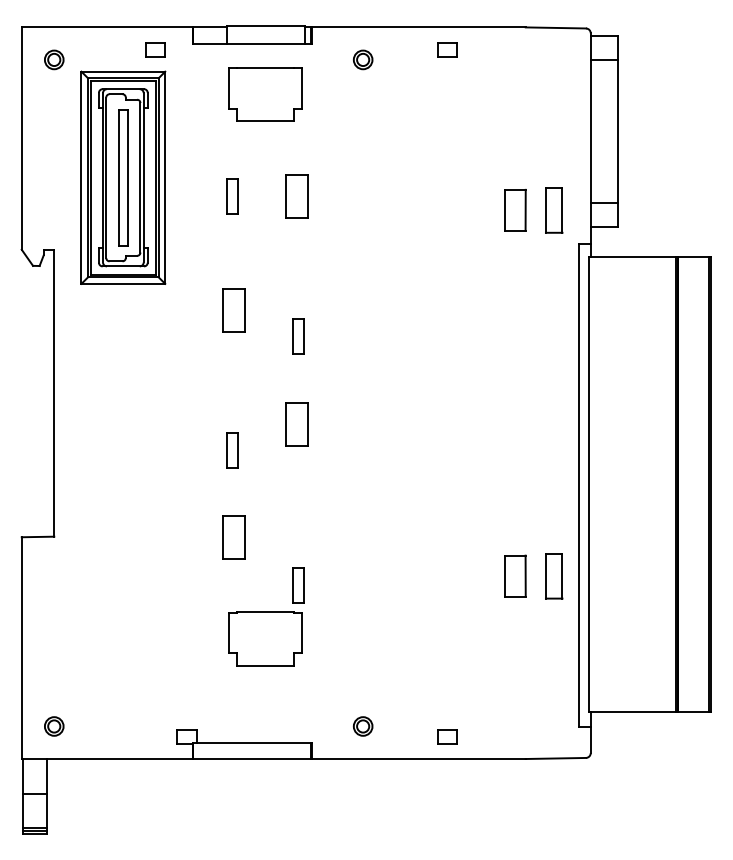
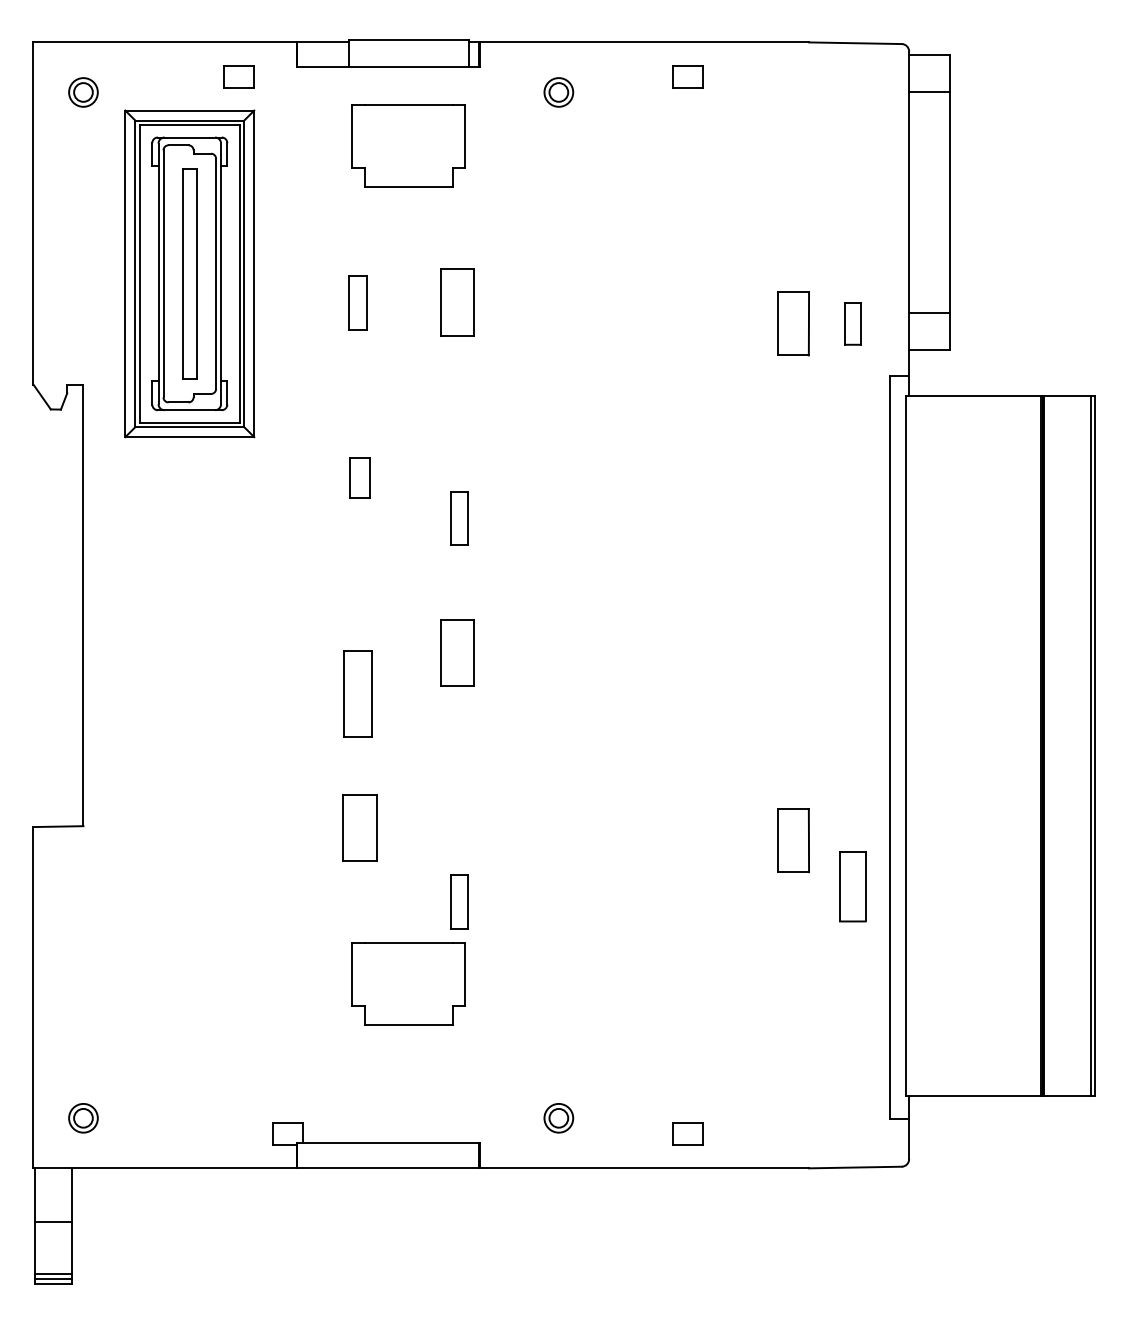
part: (554, 210) -> (853, 324), size x0.6
part: (233, 310) -> (359, 478), size x0.6
part: (232, 450) -> (357, 693), size x1.6
part: (515, 575) -> (793, 839), moved

